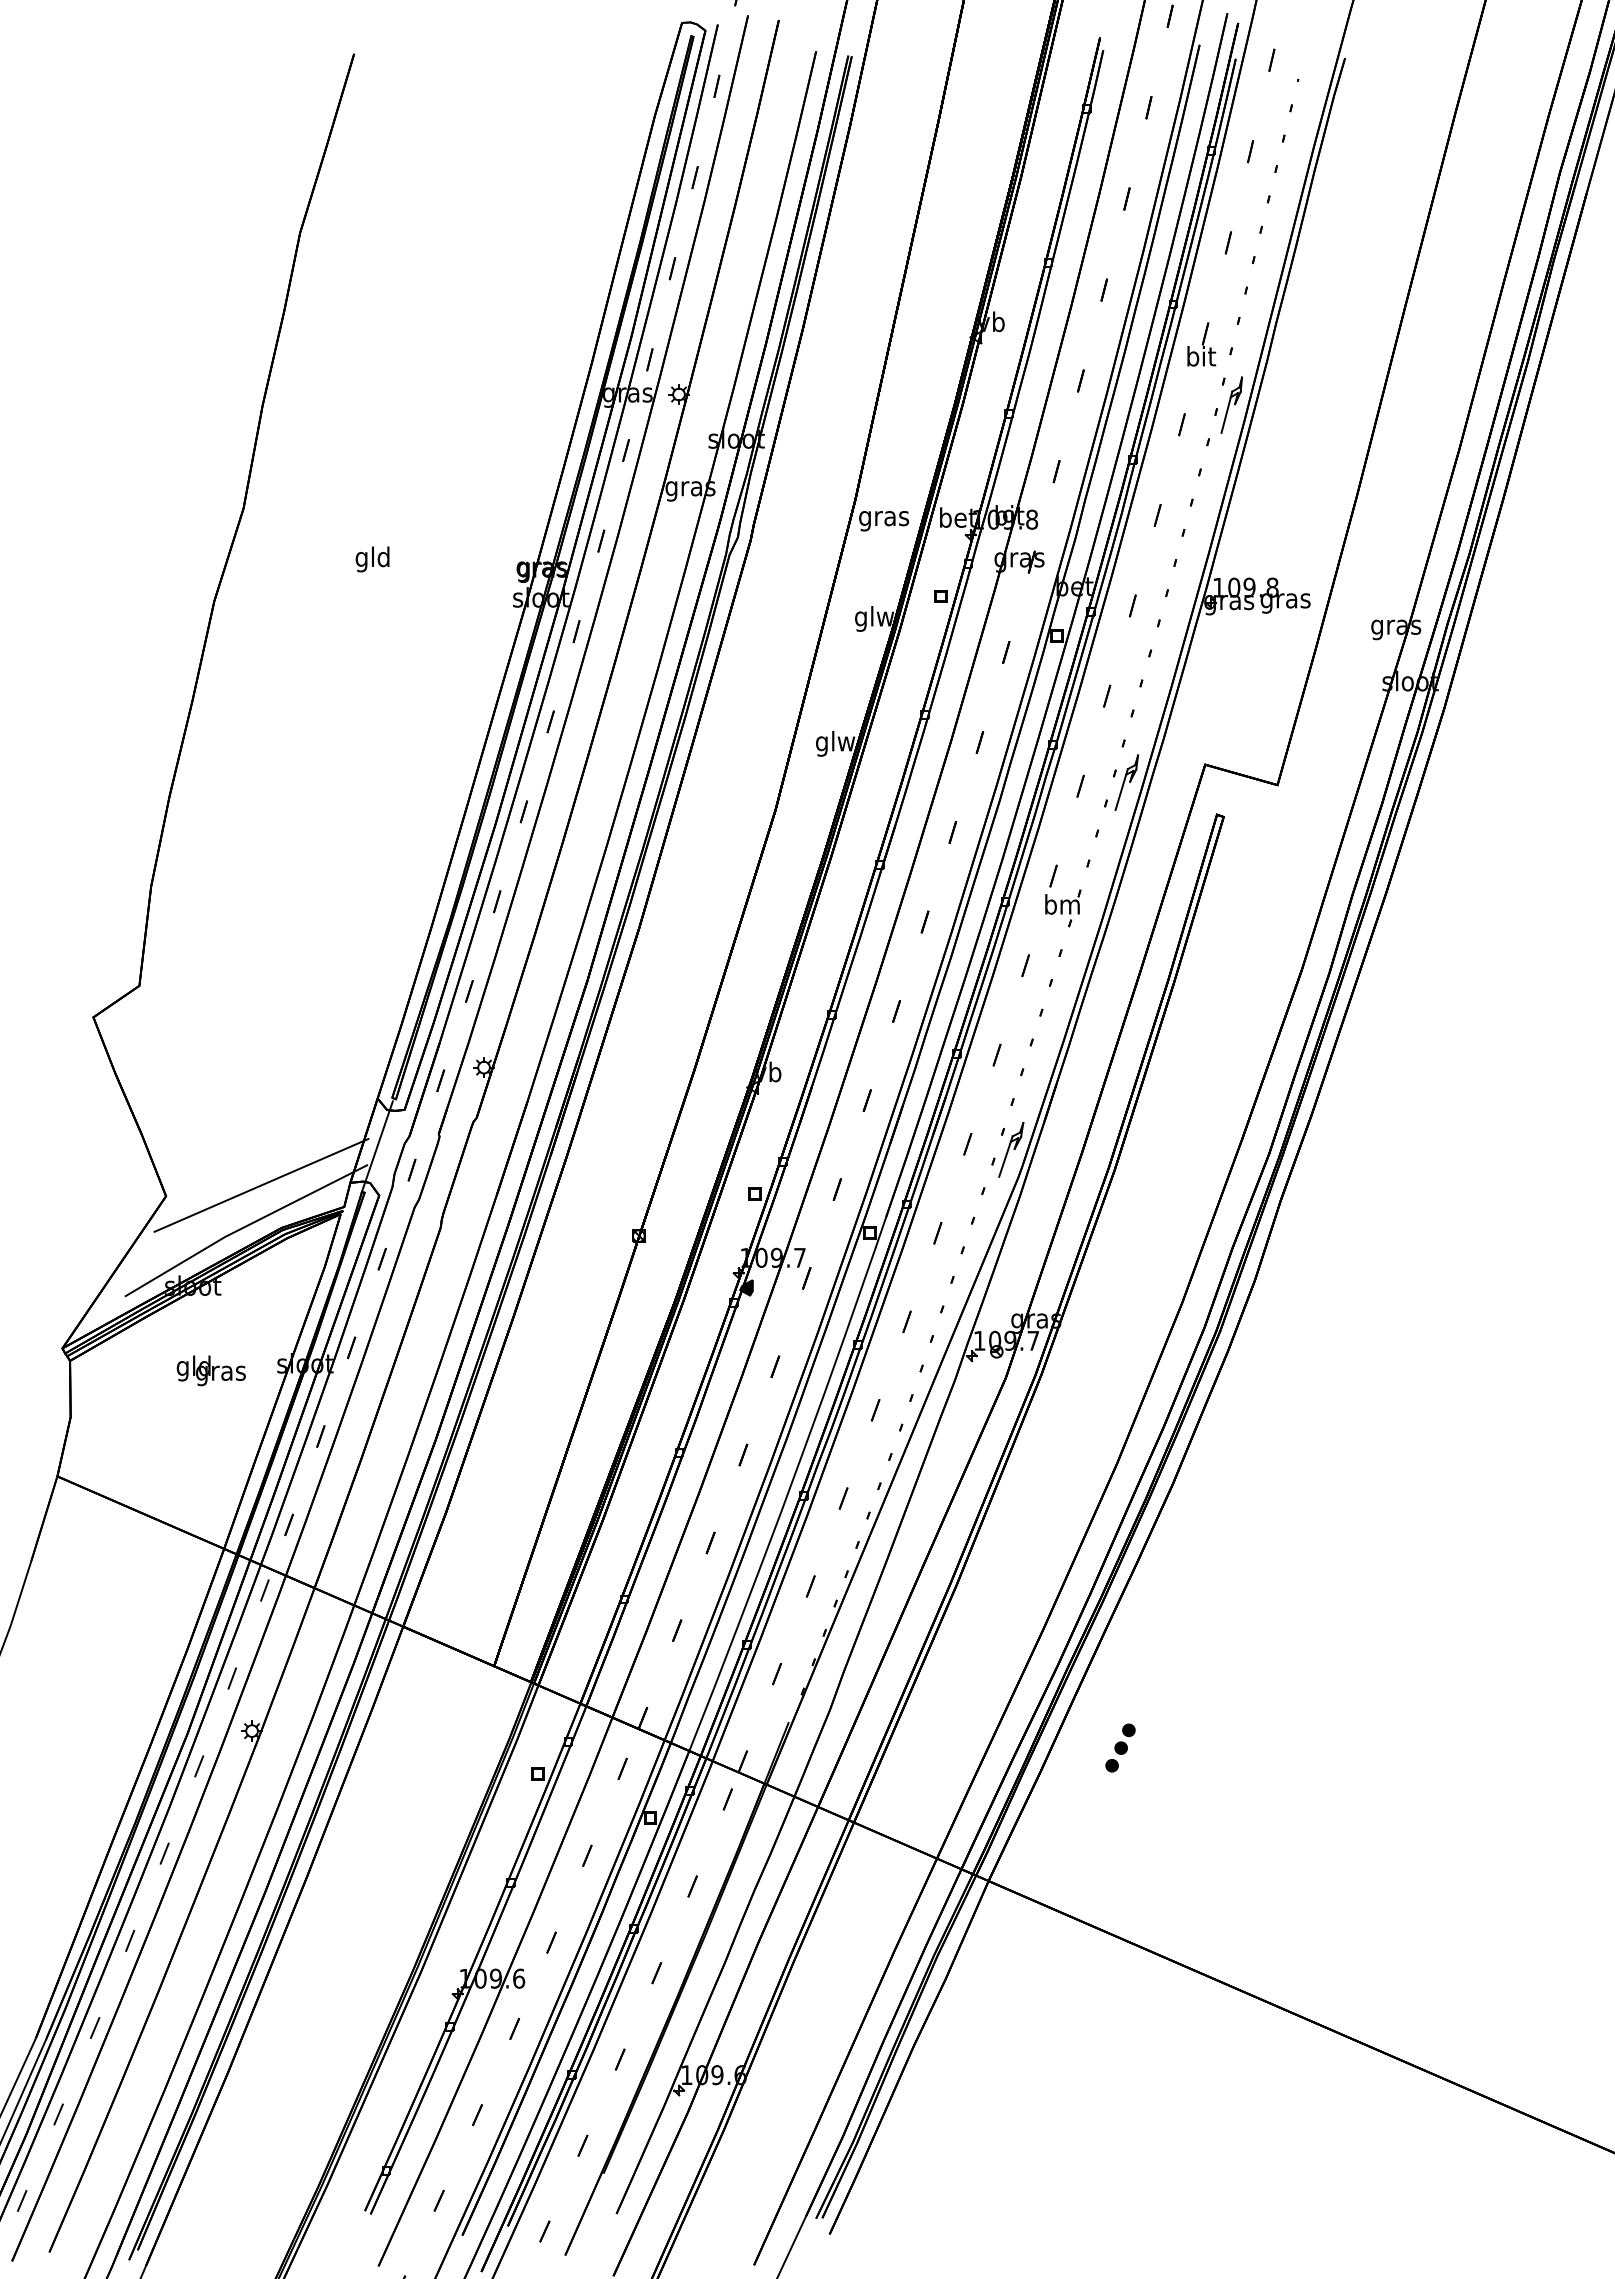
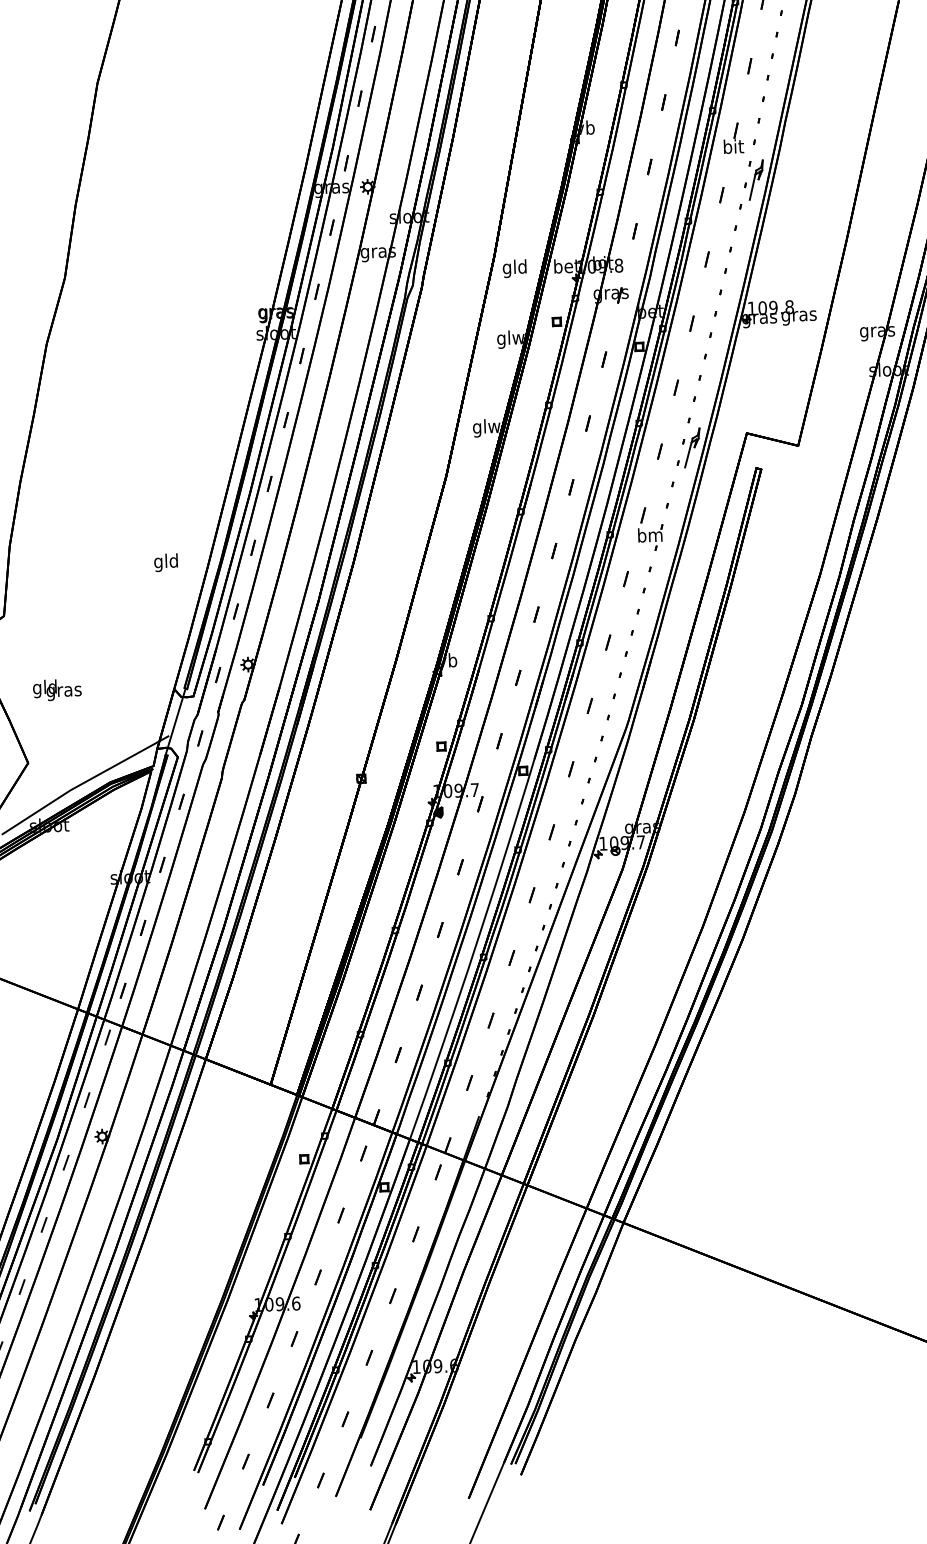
text: (884, 518) -> (515, 268), gras -> gld
text: (372, 559) -> (166, 562), moved
part: (1011, 1149) -> (620, 708), removed
line: (261, 1184) -> (94, 752), removed
text: (210, 1370) -> (56, 689), moved
part: (1120, 1747) -> (712, 1125), removed

